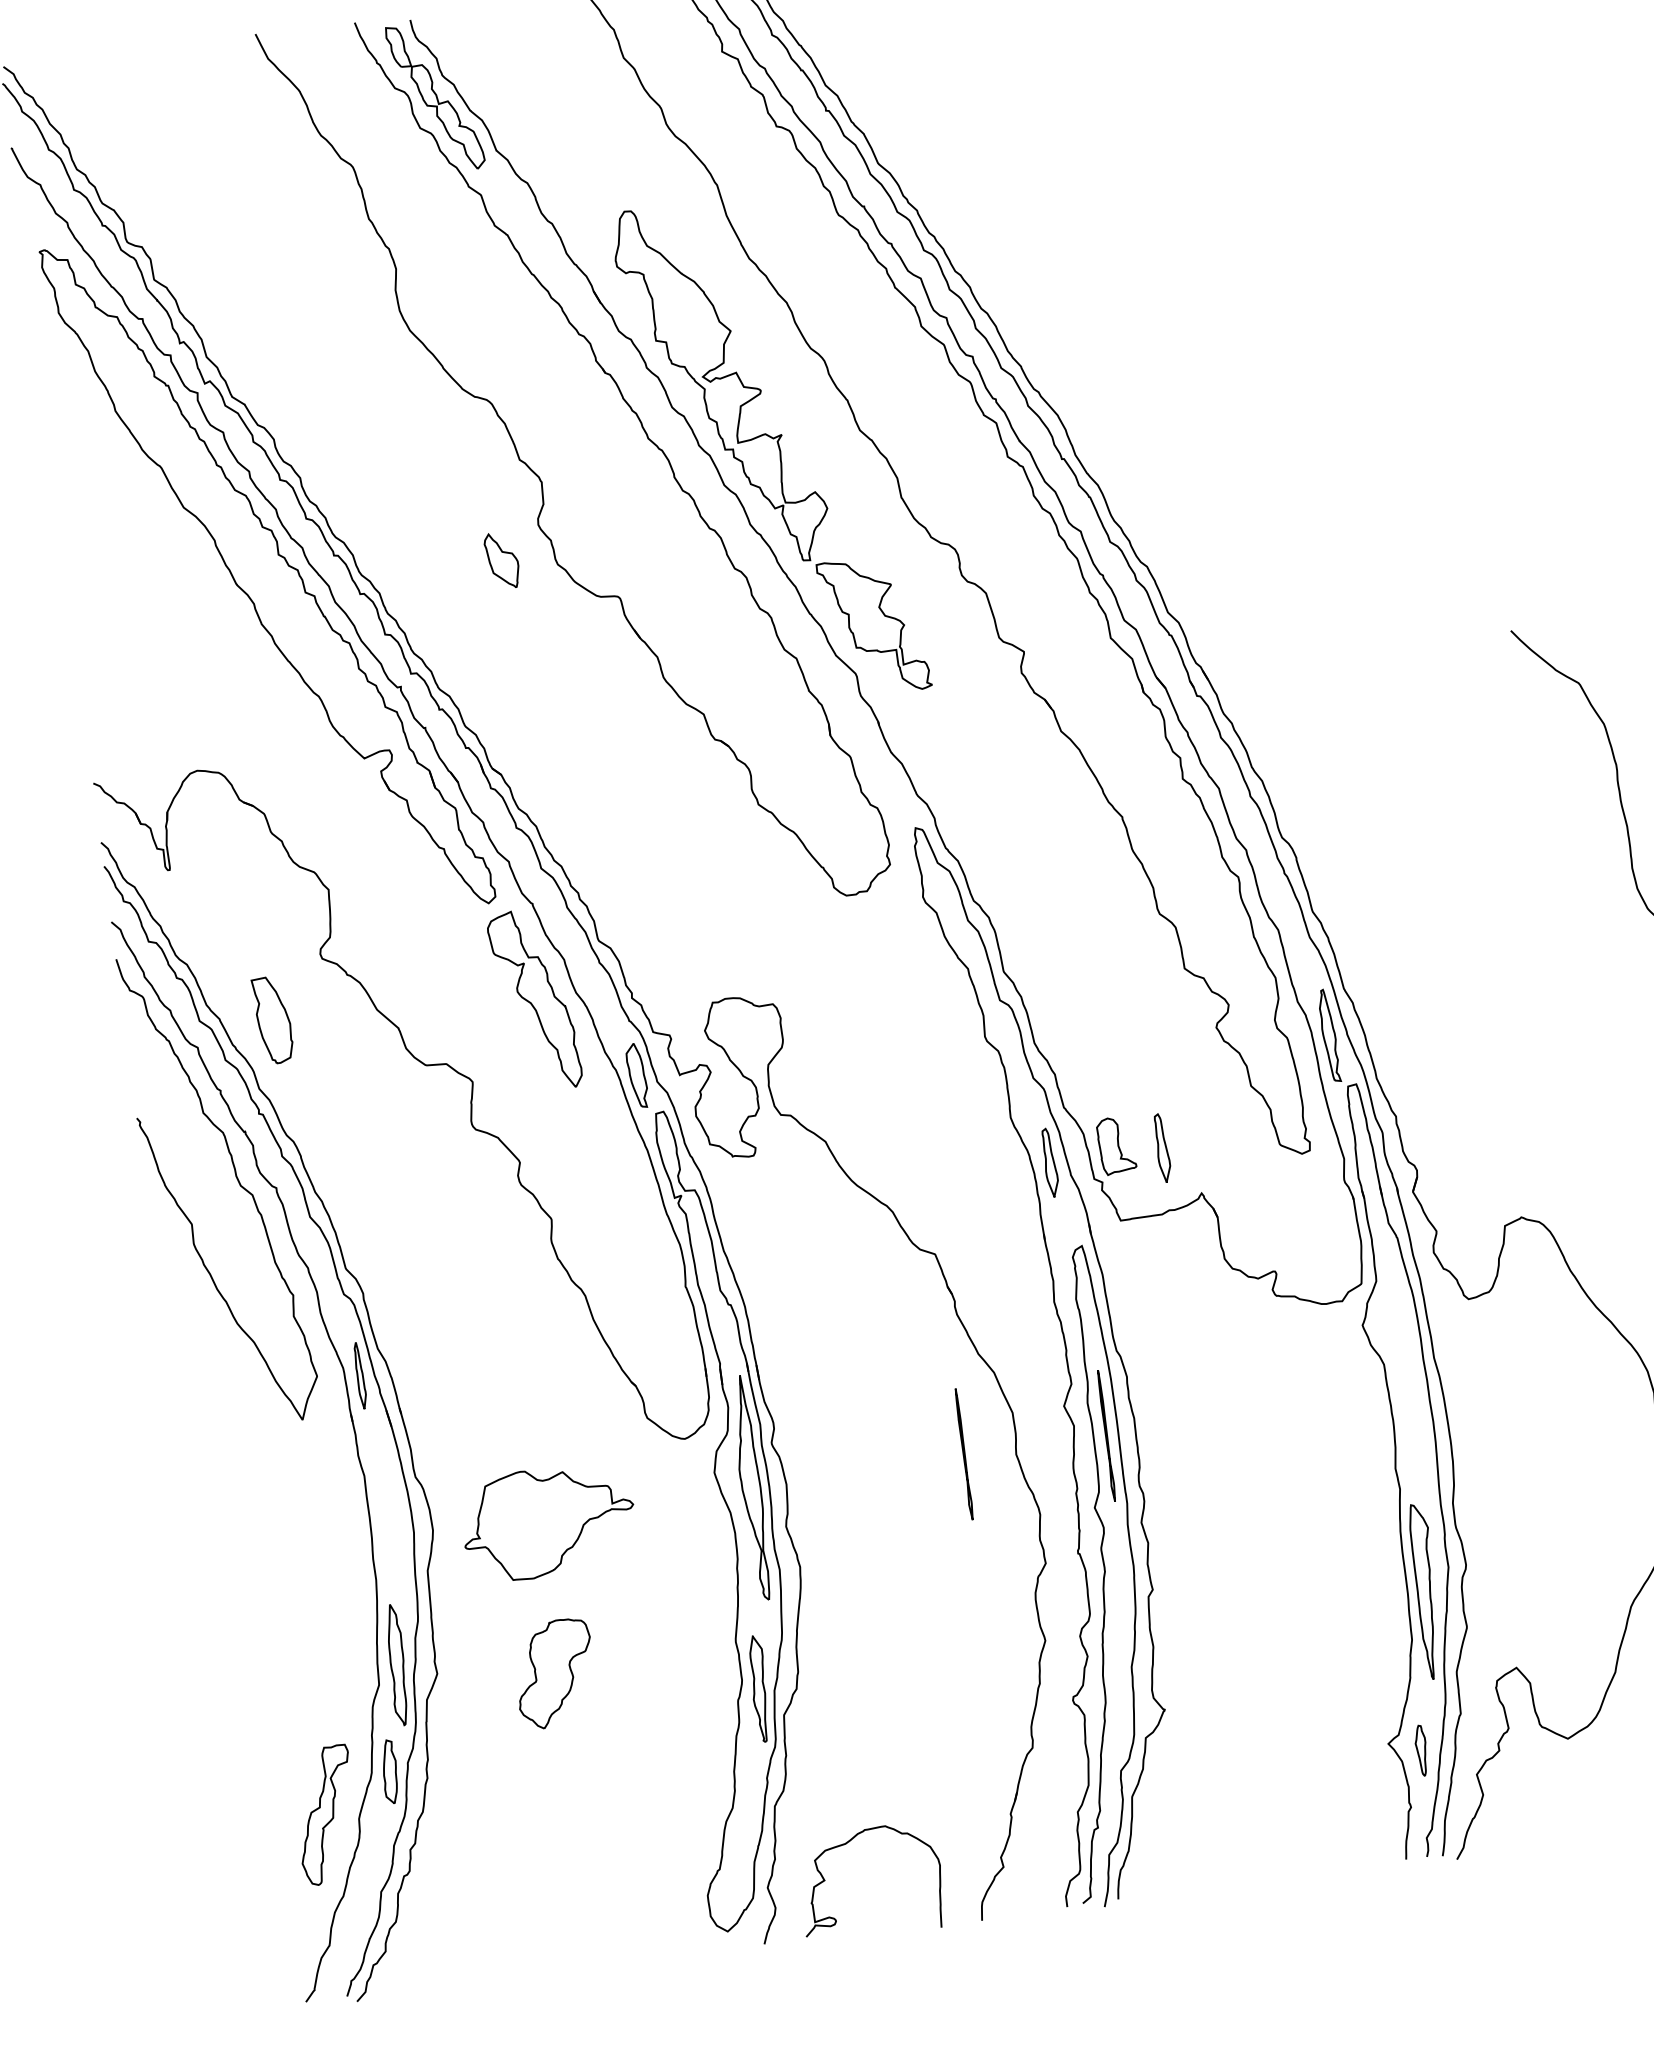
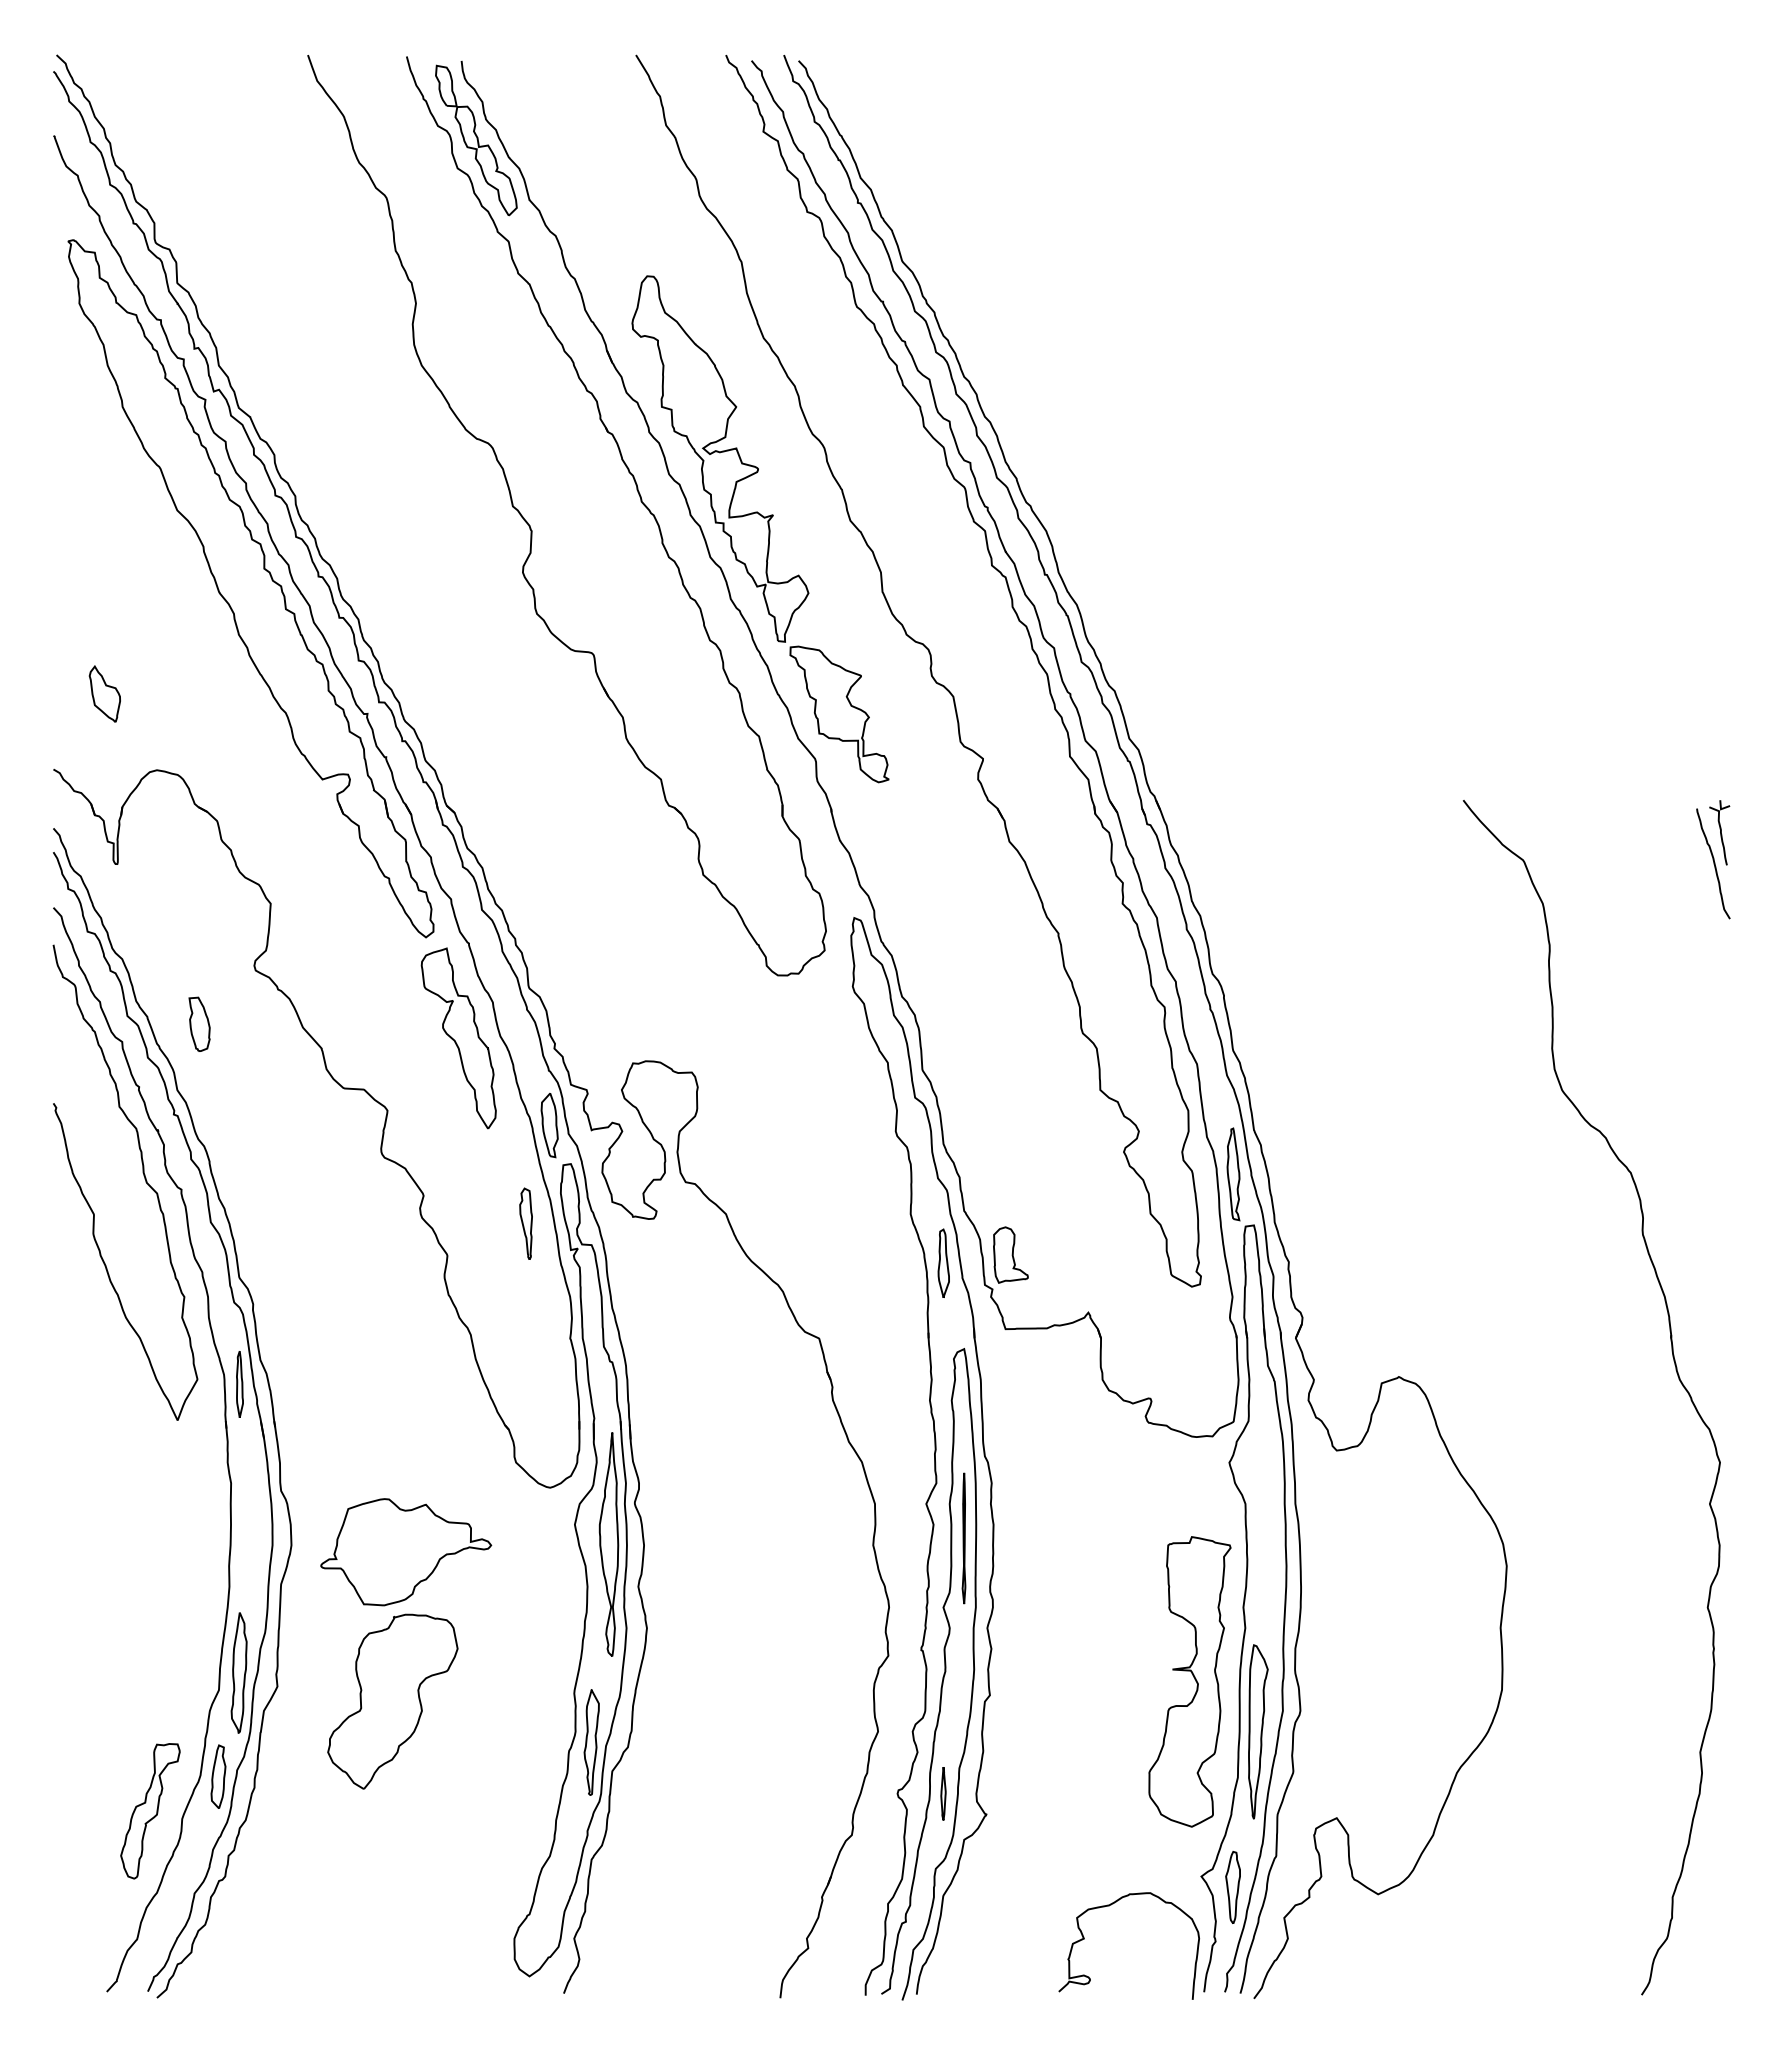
part: (501, 560) -> (104, 693), moved
part: (272, 1019) -> (199, 1023), size x0.62
part: (1162, 1147) -> (1055, 1262), removed
part: (625, 1177) -> (525, 1223), added
part: (963, 1454) -> (821, 1538), removed
part: (1351, 1549) -> (1189, 1681), added
part: (554, 1673) -> (392, 1701), size x1.67
part: (1119, 1694) -> (943, 1793), added
part: (1420, 1750) -> (1232, 1887), size x1.43
curve: (845, 1844) -> (1109, 1906), moved

